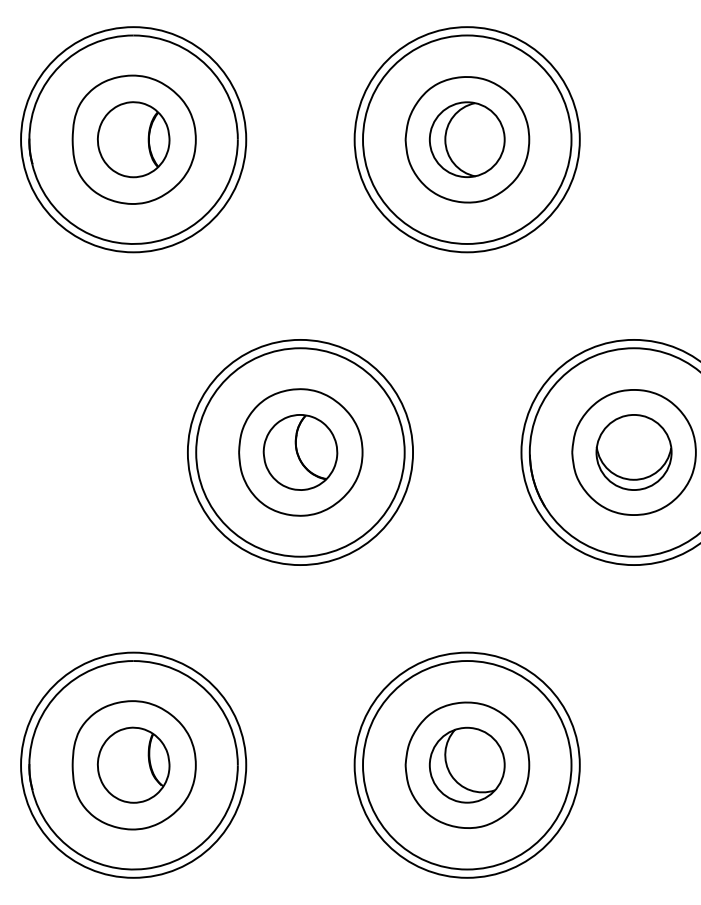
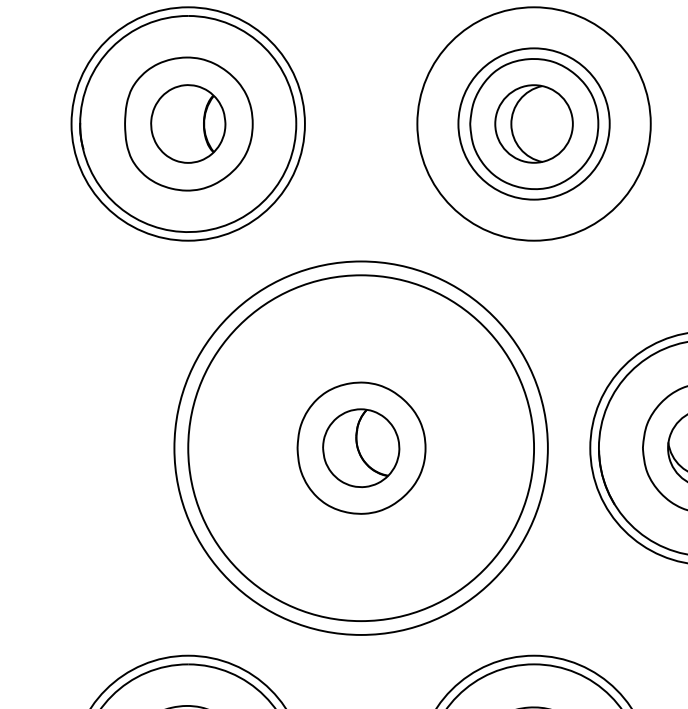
circle: (467, 139) -> (534, 123), size x0.7
circle: (300, 452) -> (361, 448), size x1.6
circle: (300, 452) -> (361, 448), size x1.6

